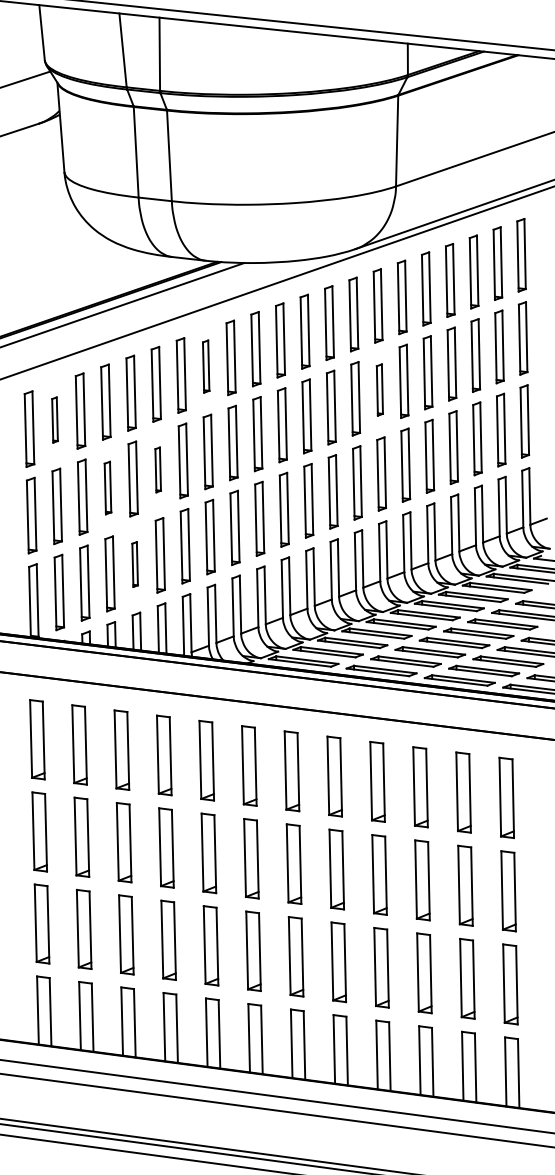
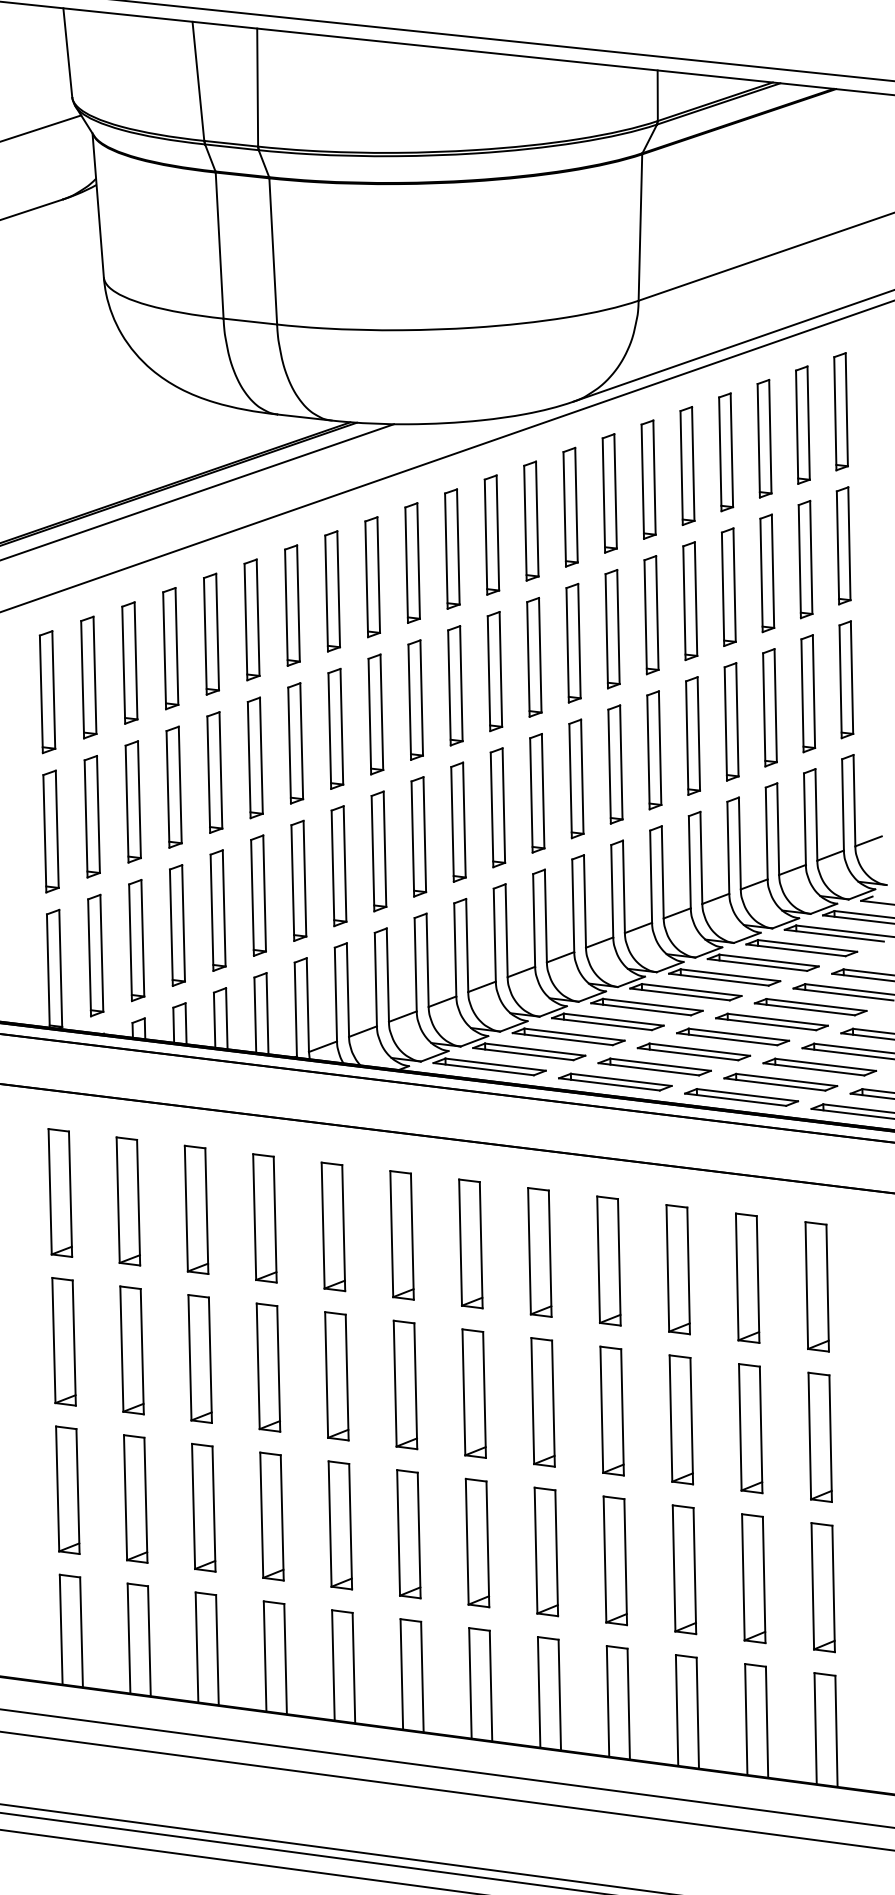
part: (205, 366) -> (331, 591), size x1.43
part: (379, 389) -> (611, 628), size x1.43
part: (54, 419) -> (87, 676), size x1.67
part: (157, 469) -> (253, 757), size x1.67
part: (107, 487) -> (173, 786), size x1.43
part: (134, 564) -> (216, 910), size x1.67

